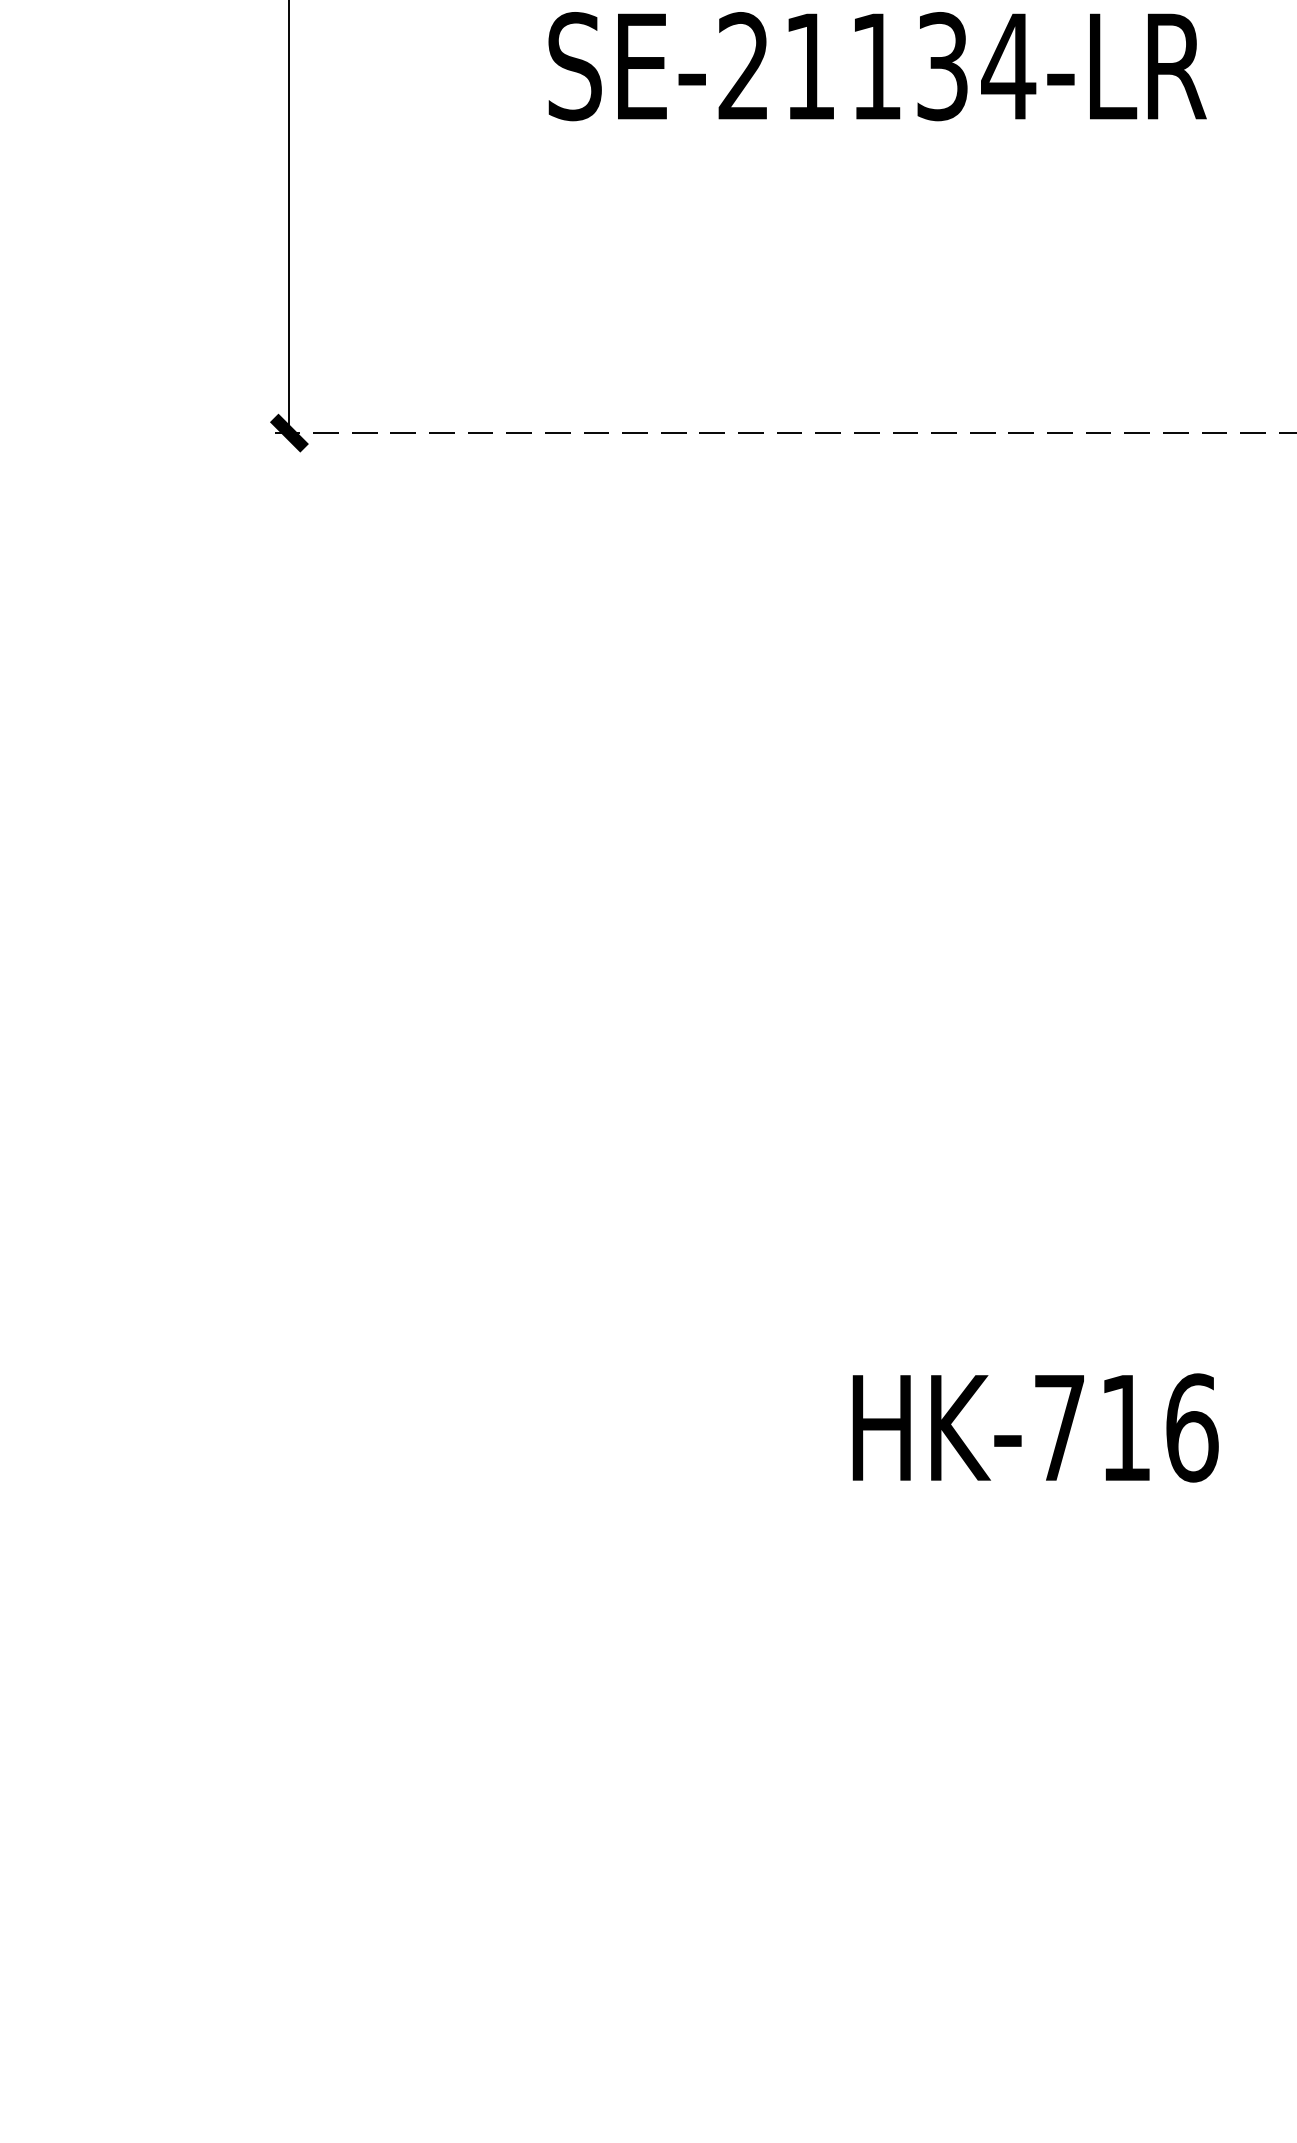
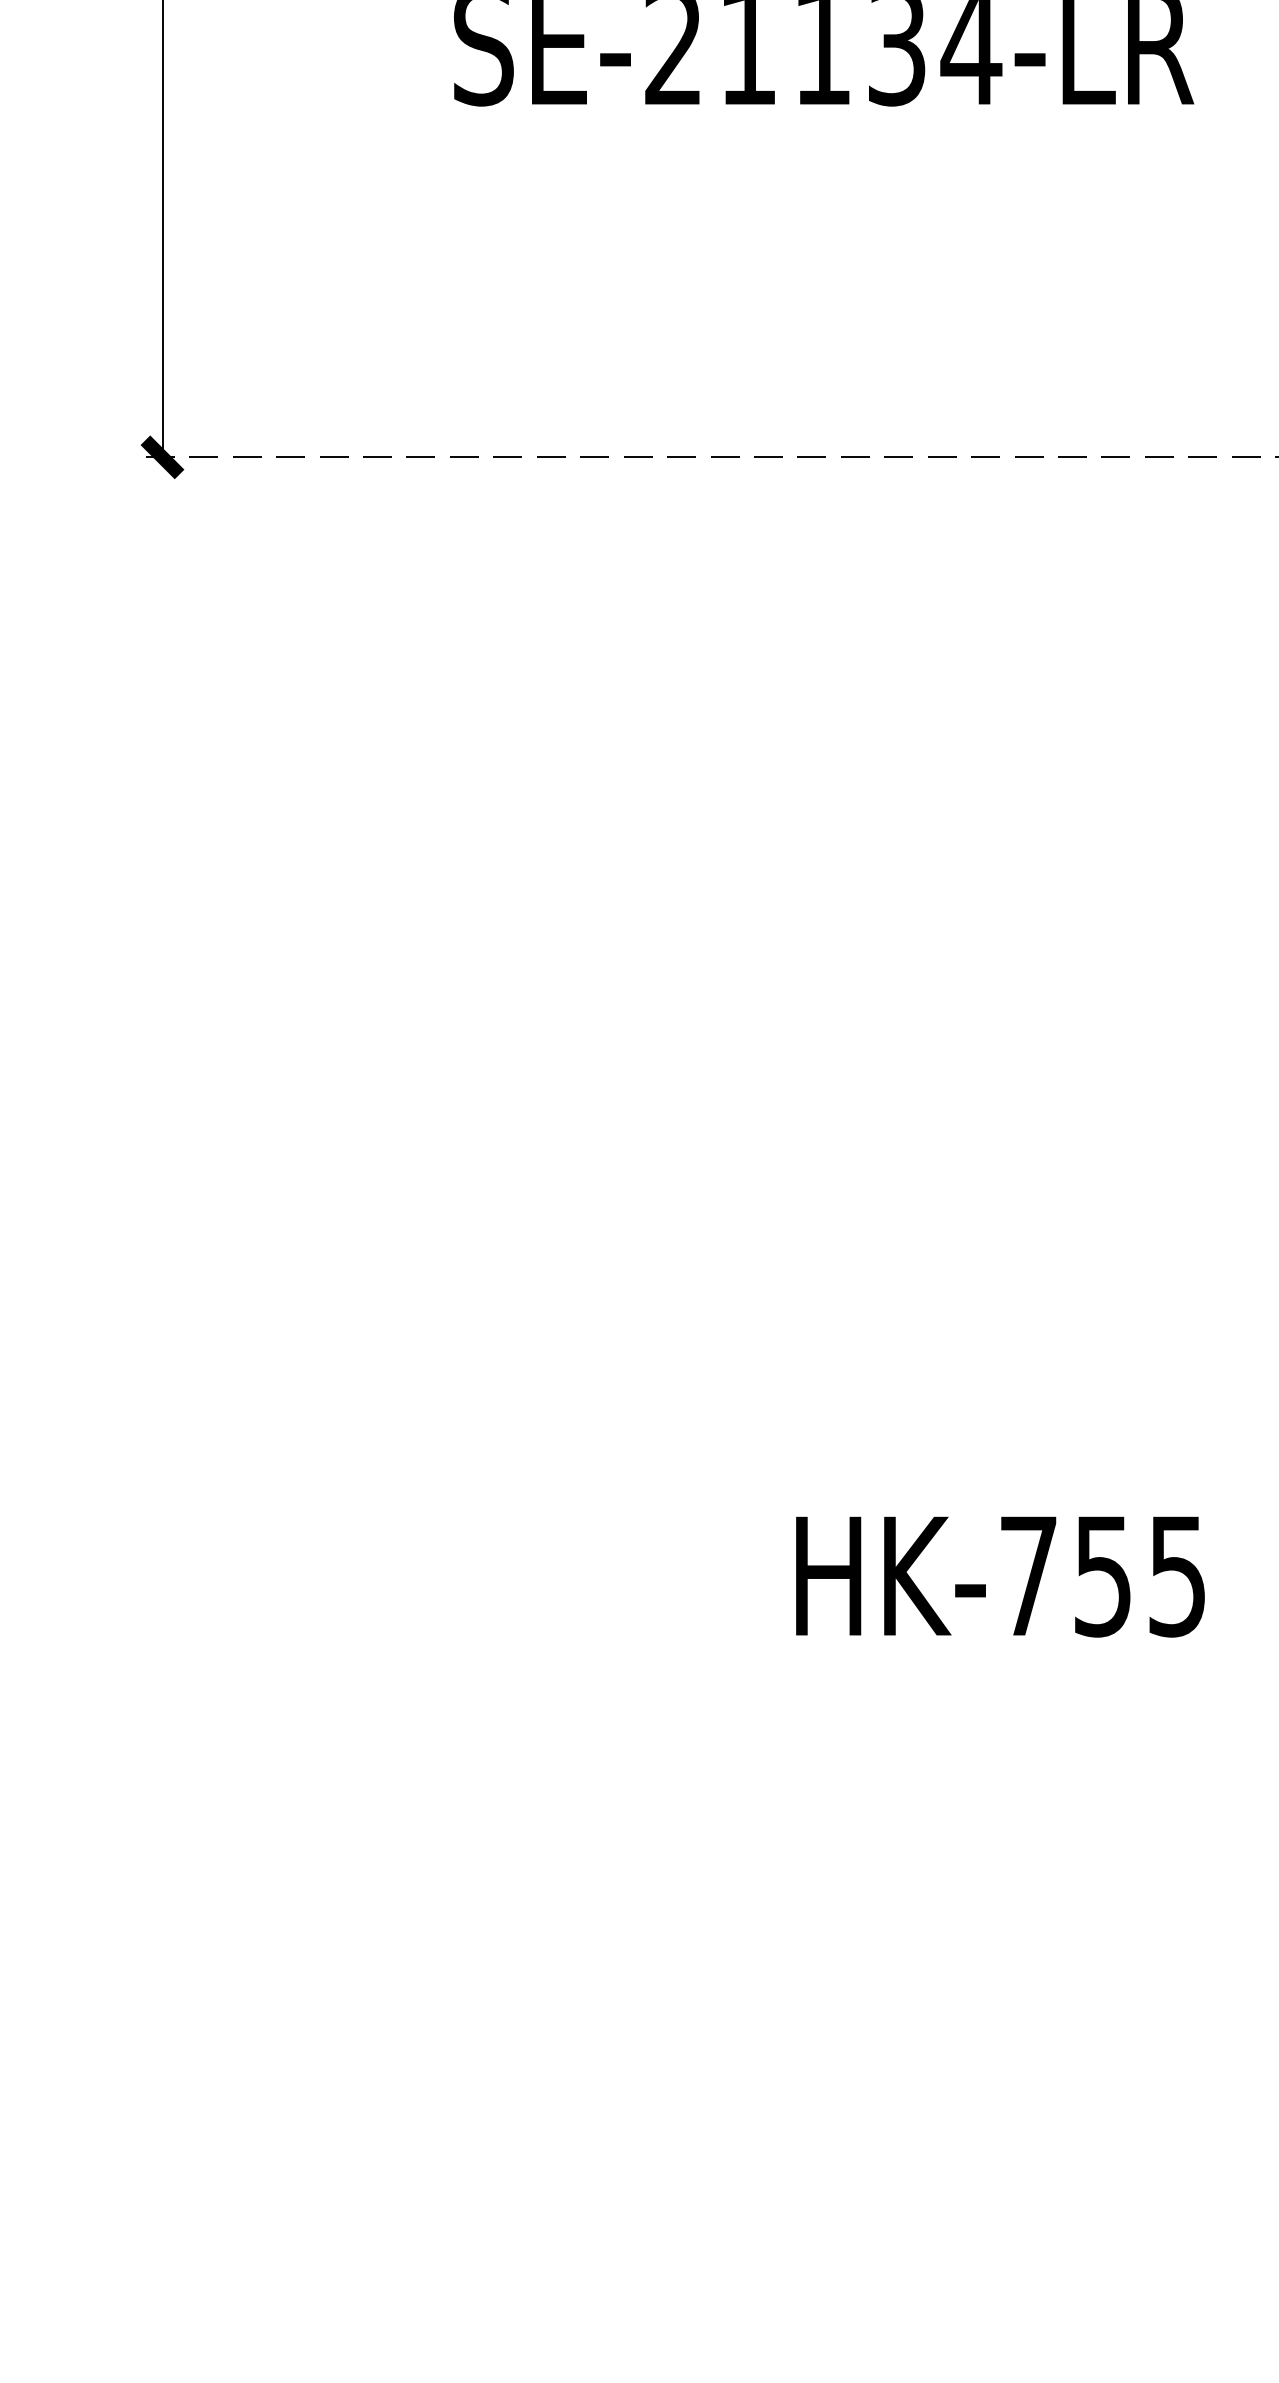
text: (1159, 1427) -> (1141, 1575), HK-716 -> HK-755

